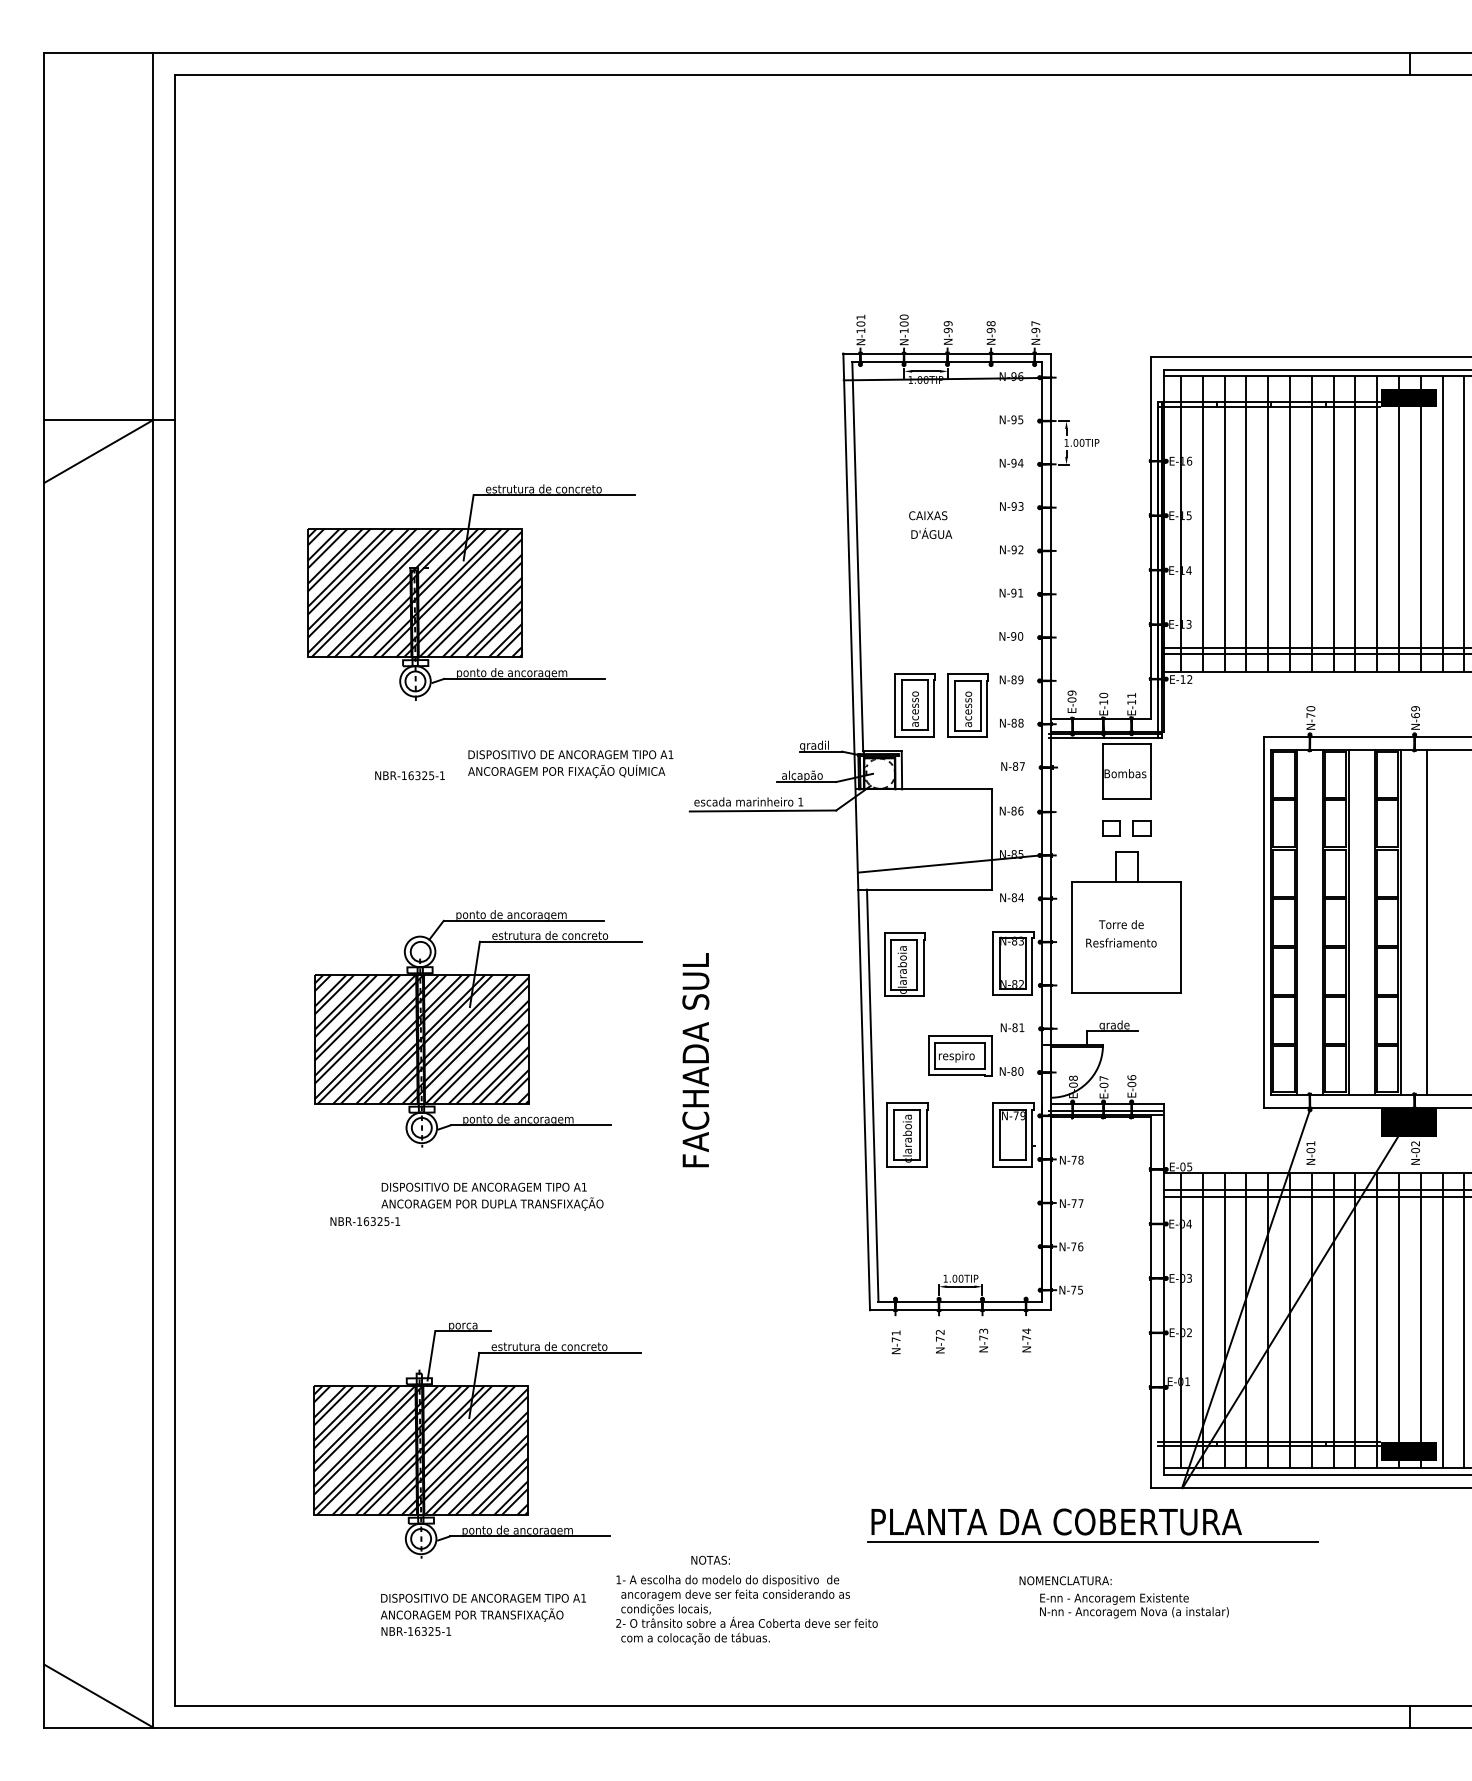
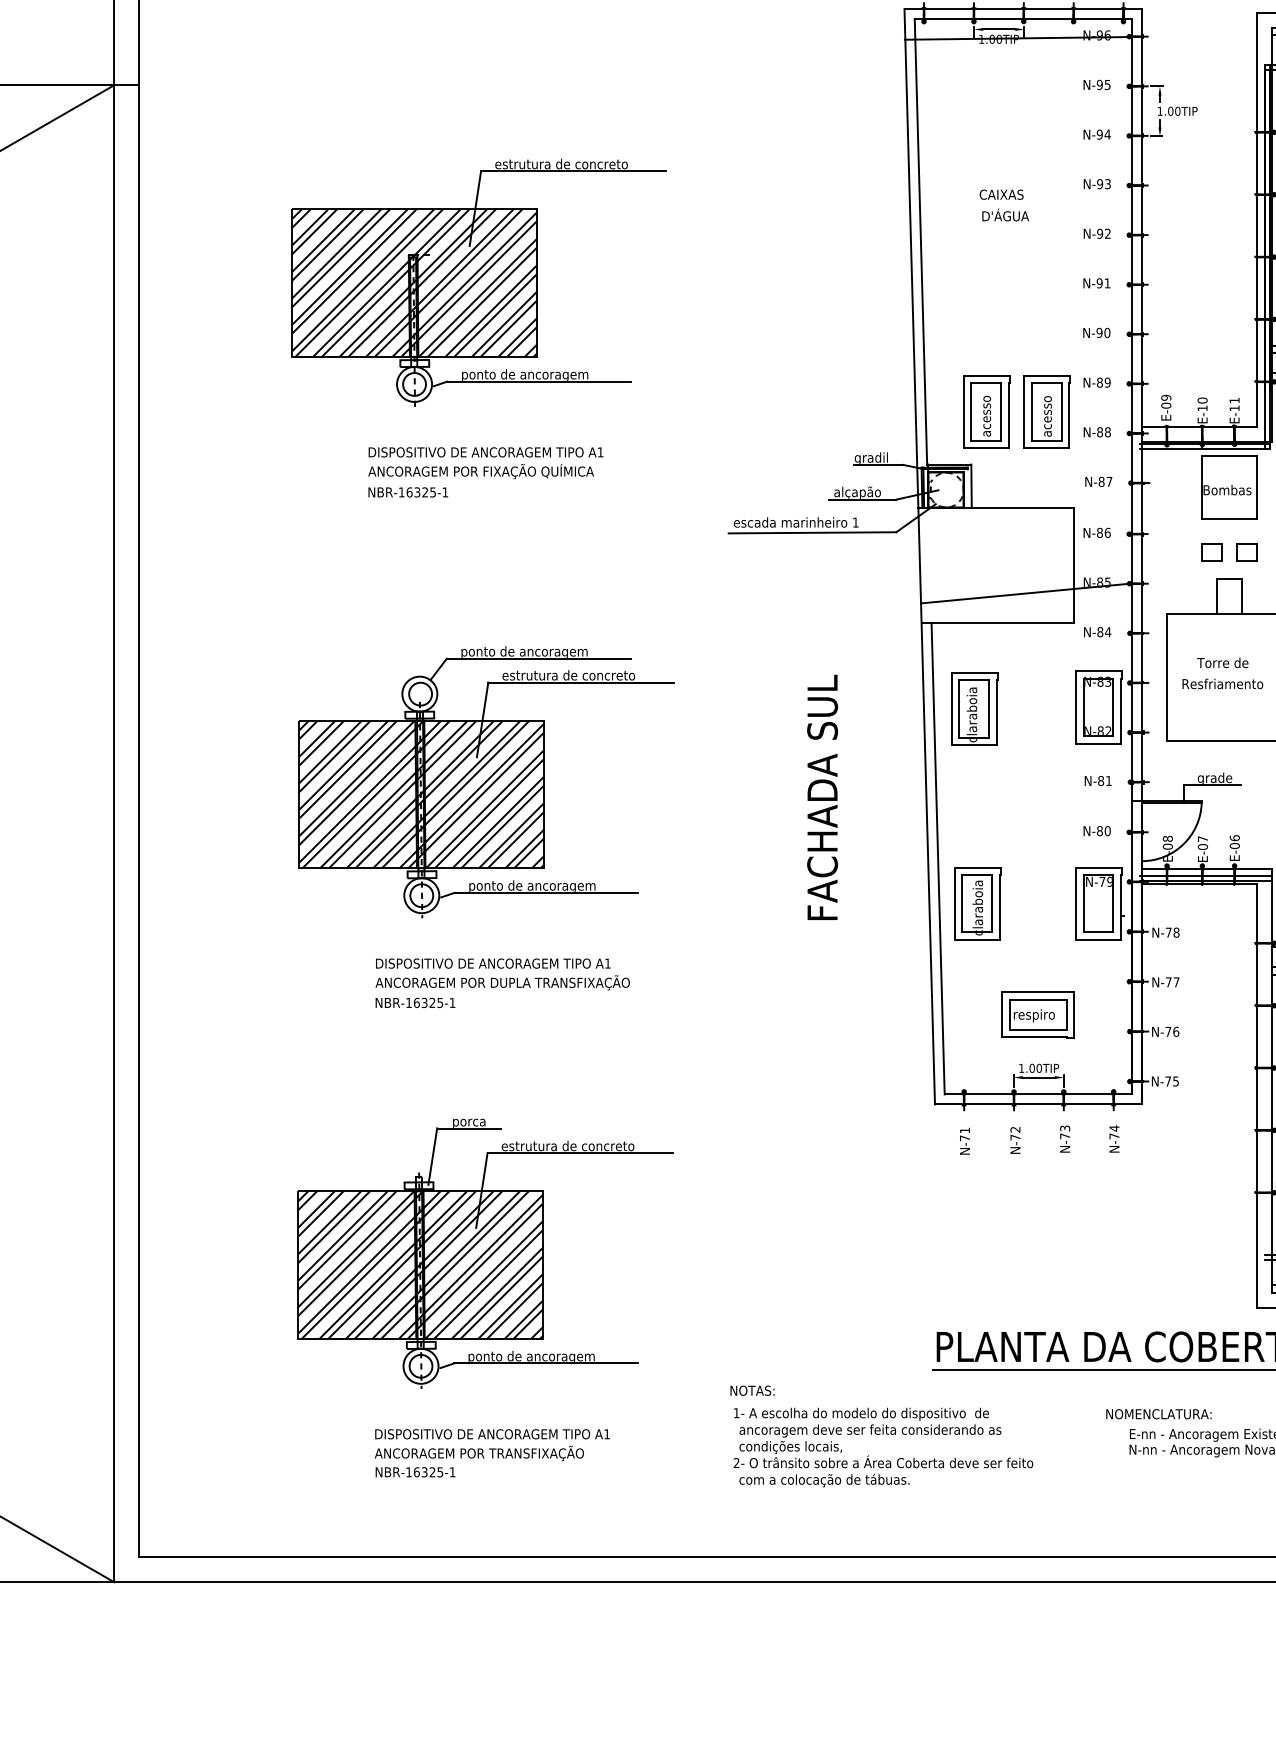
text: (570, 764) -> (485, 463), moved
part: (960, 1055) -> (1038, 1014), moved
text: (695, 1060) -> (822, 797), moved
text: (365, 1221) -> (415, 1002), moved
text: (746, 1609) -> (882, 1447), moved

